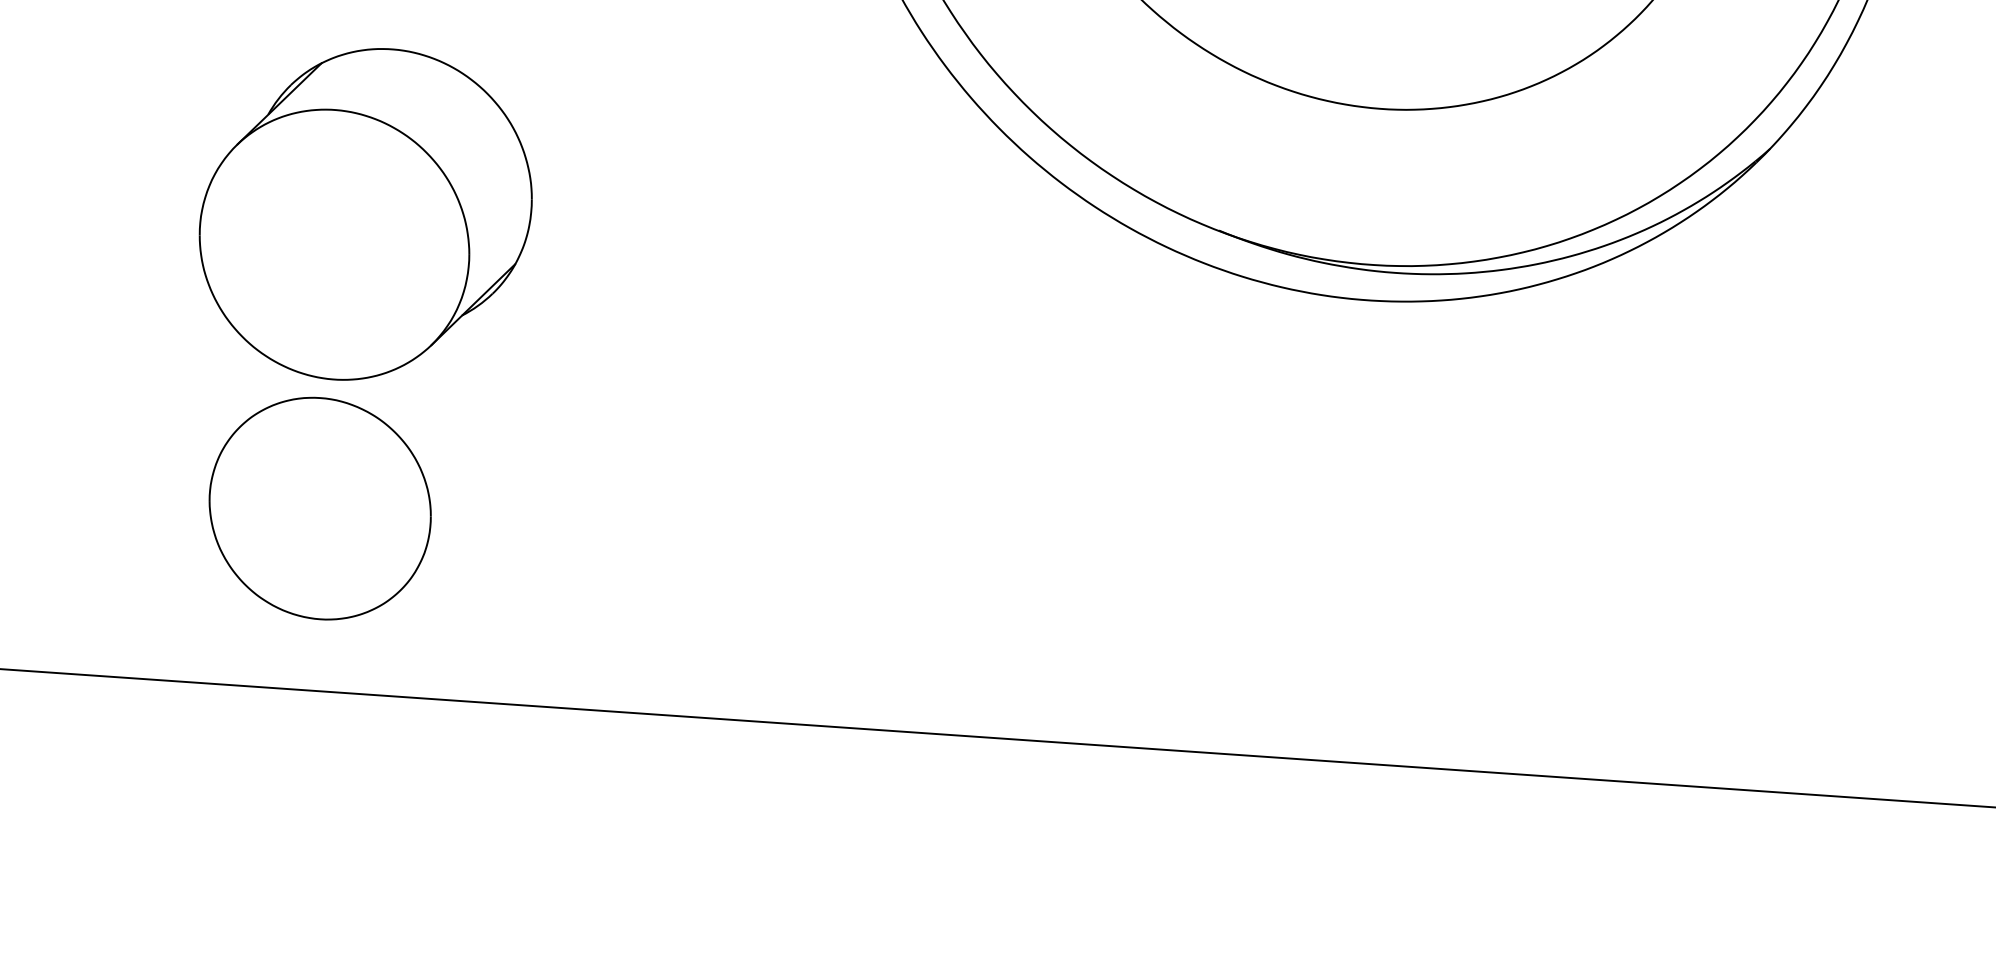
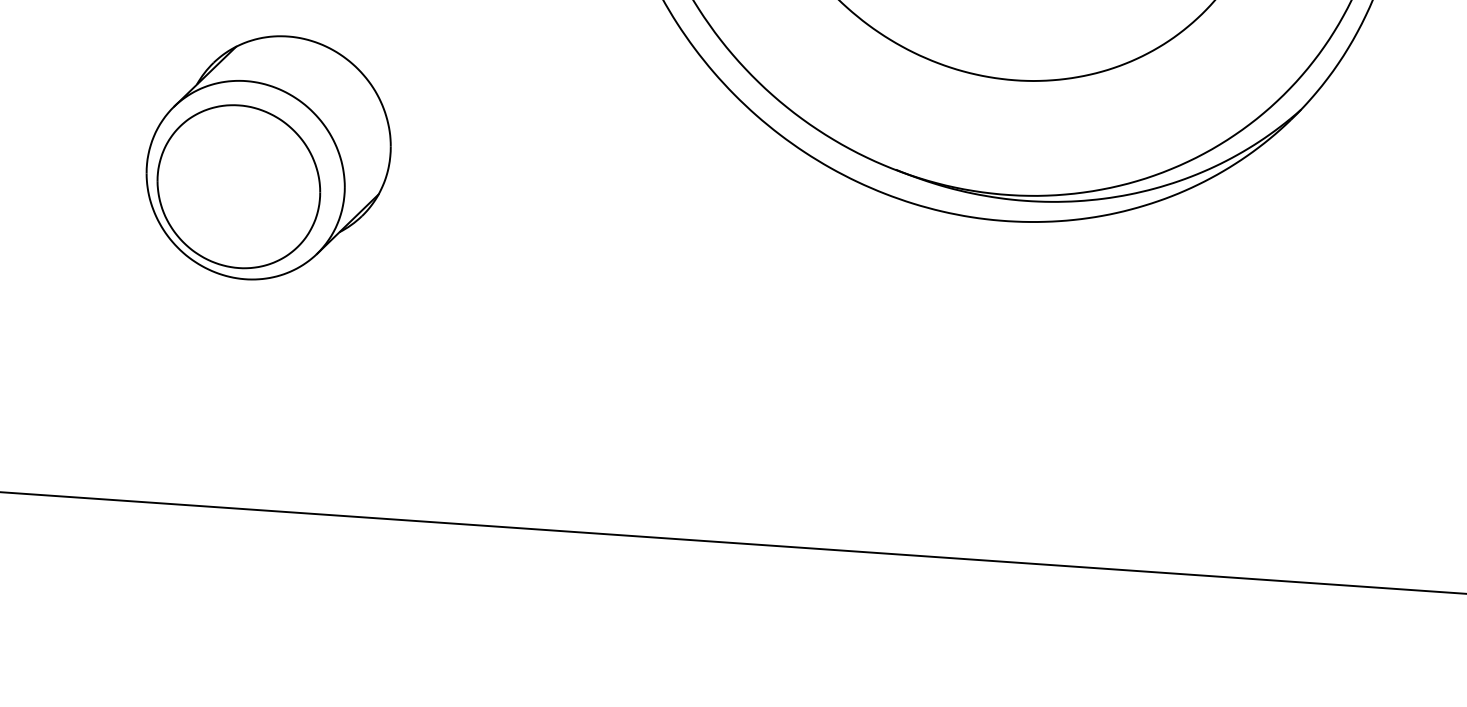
part: (319, 508) -> (238, 186), moved

